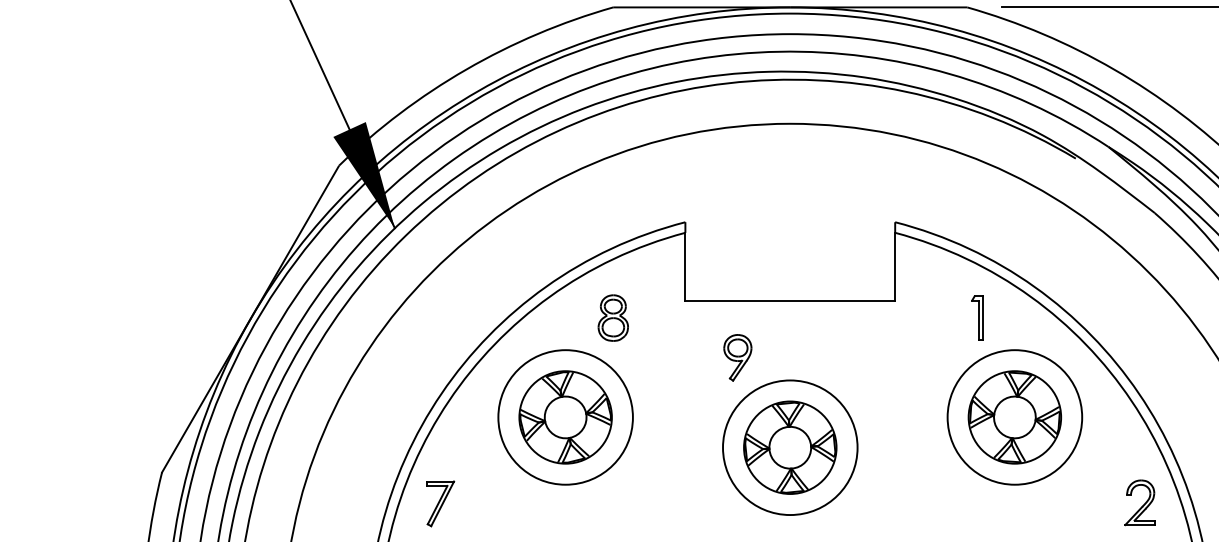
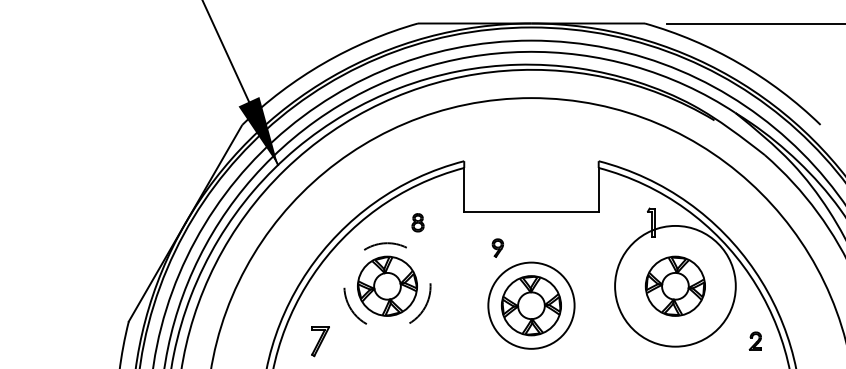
part: (612, 317) -> (417, 222), size x0.6
part: (737, 356) -> (497, 247), size x0.6
circle: (565, 417) -> (387, 286), solid -> dashed
circle: (1014, 417) -> (675, 286), size x1.4
part: (1139, 501) -> (755, 340), size x0.6
part: (440, 503) -> (320, 341), moved

